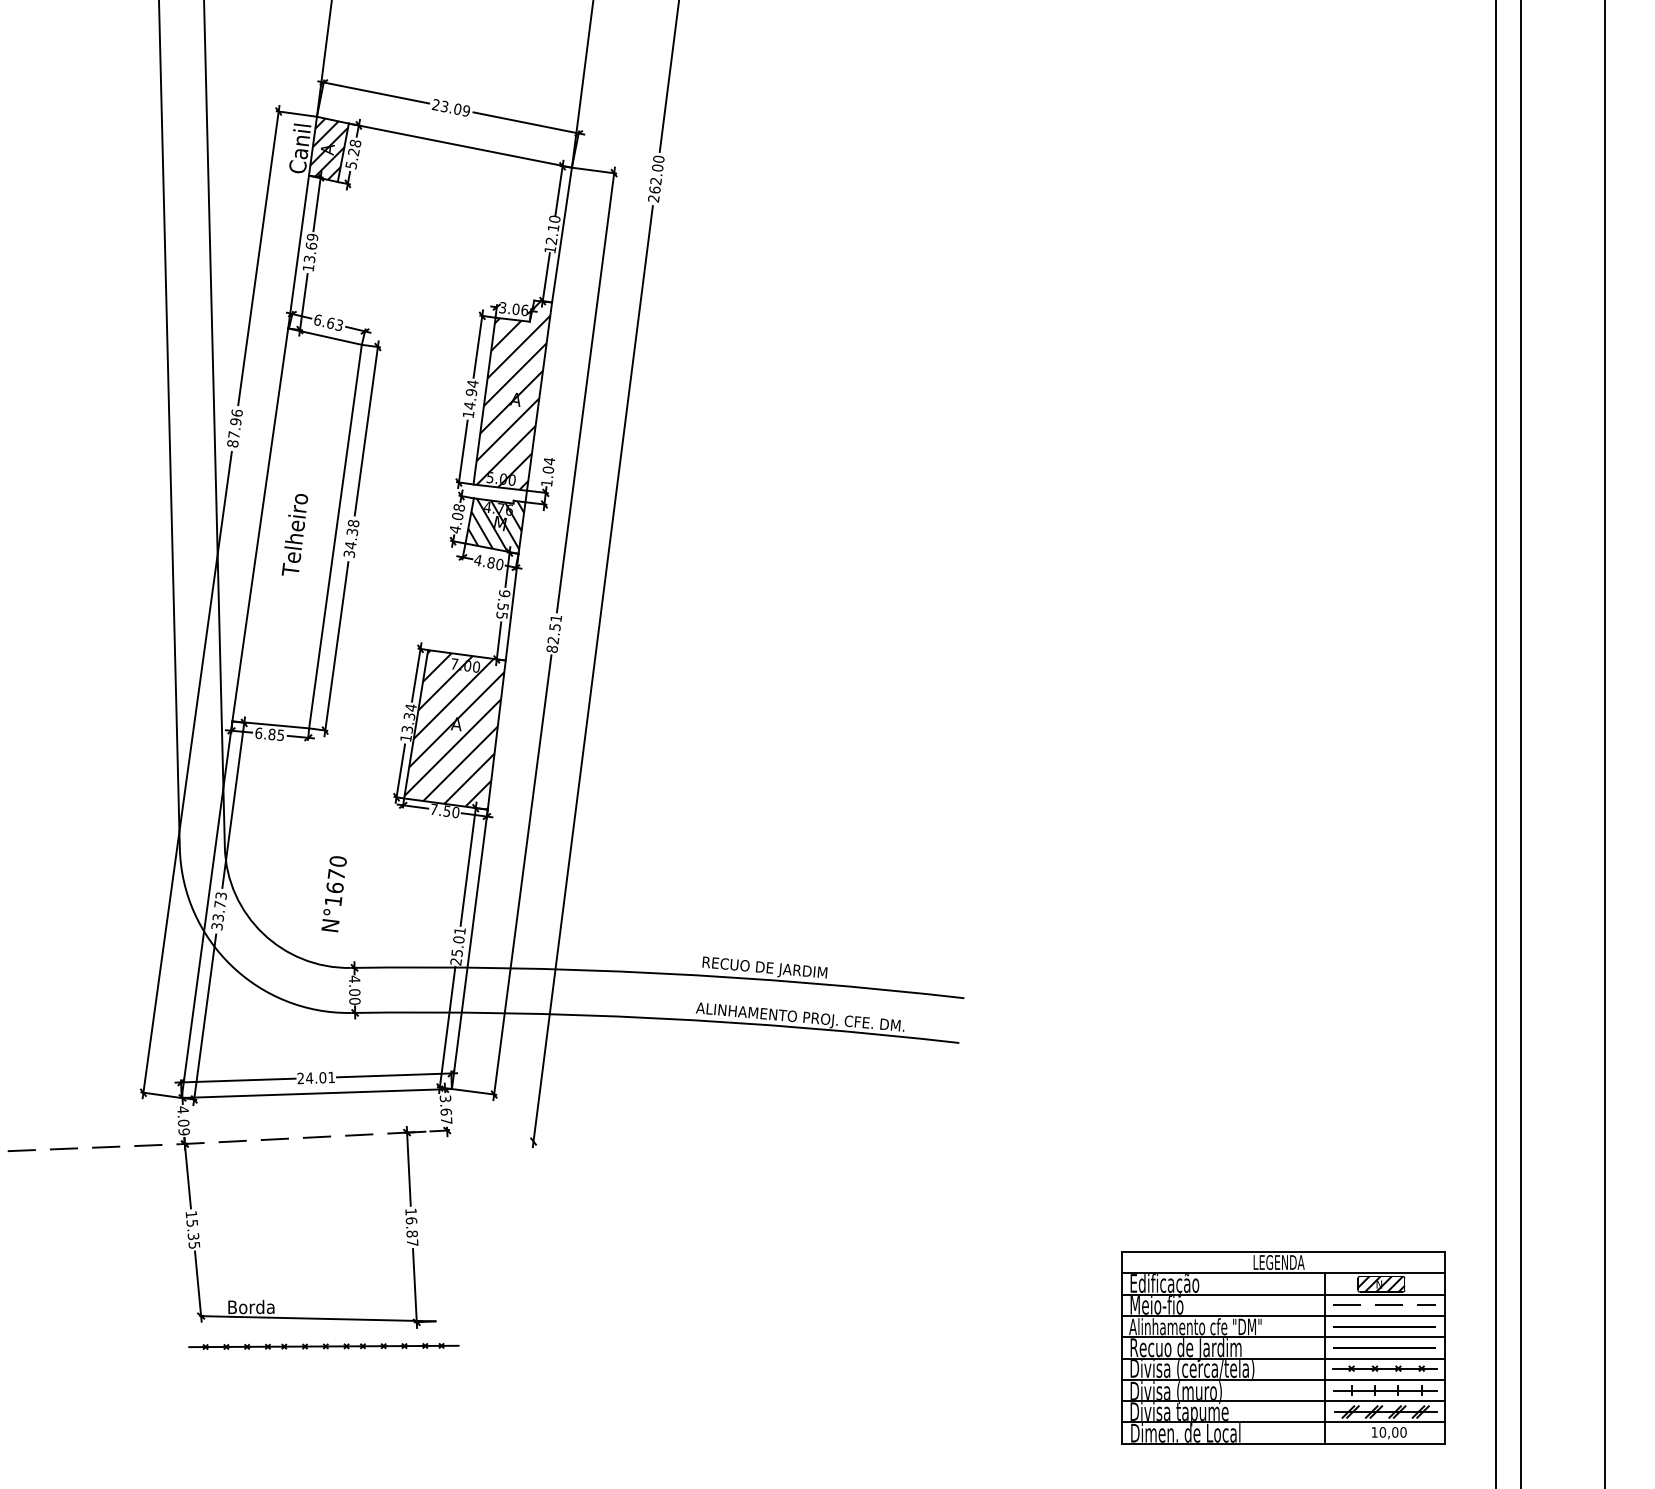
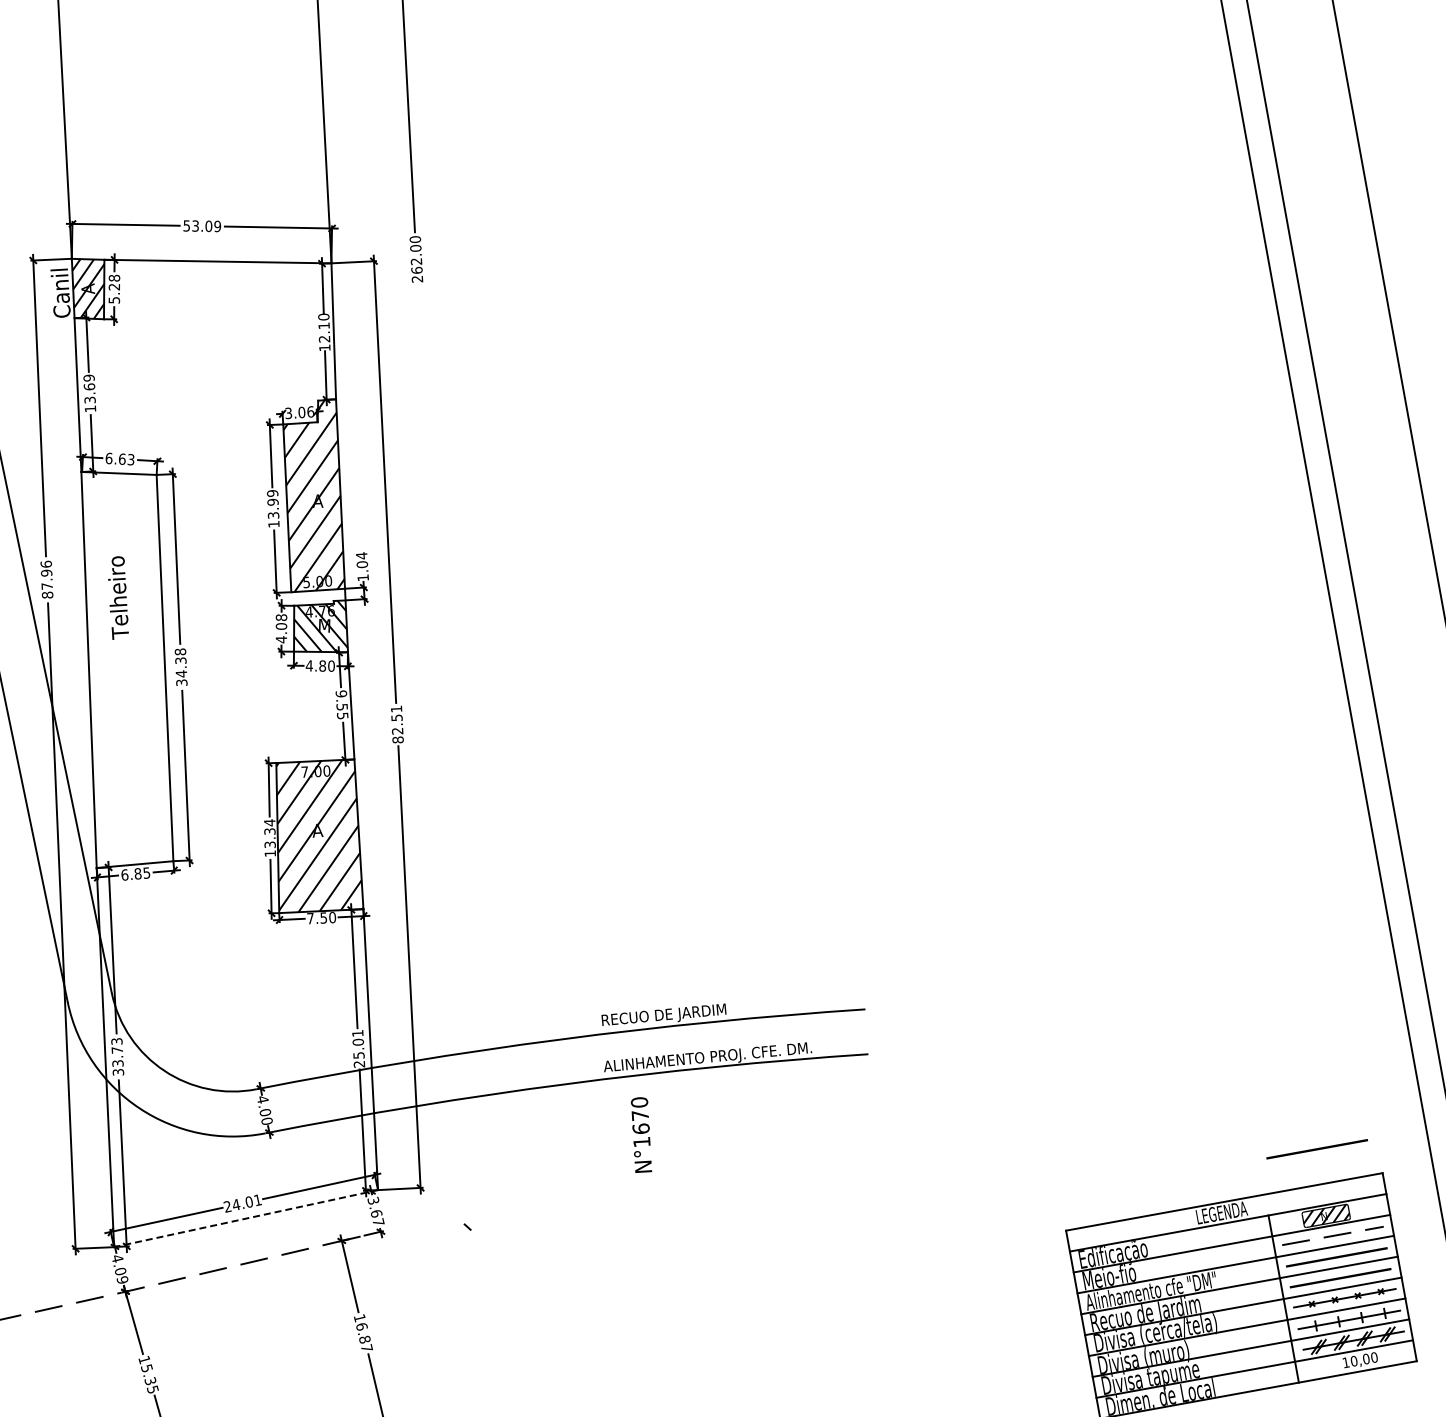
text: (435, 104) -> (186, 225), 23.09 -> 53.09
text: (470, 394) -> (272, 504), 14.94 -> 13.99
text: (294, 534) -> (117, 597), moved
line: (592, 676) -> (442, 759), removed
text: (333, 894) -> (640, 1135), moved
line: (316, 1093) -> (245, 1218), solid -> dashed
line: (1384, 1216) -> (1317, 1148), added

